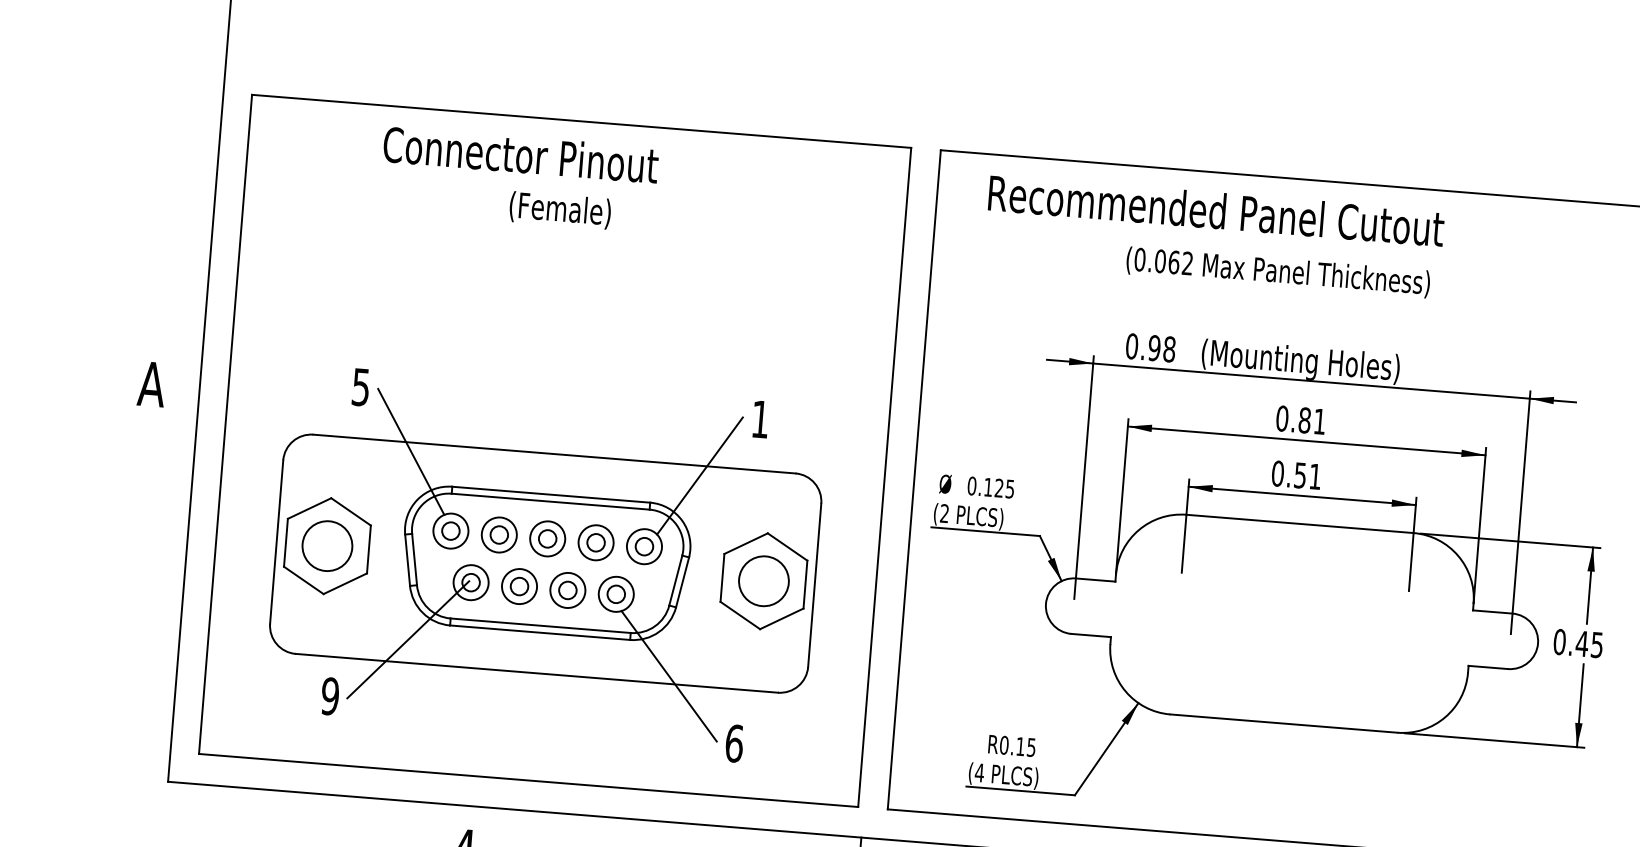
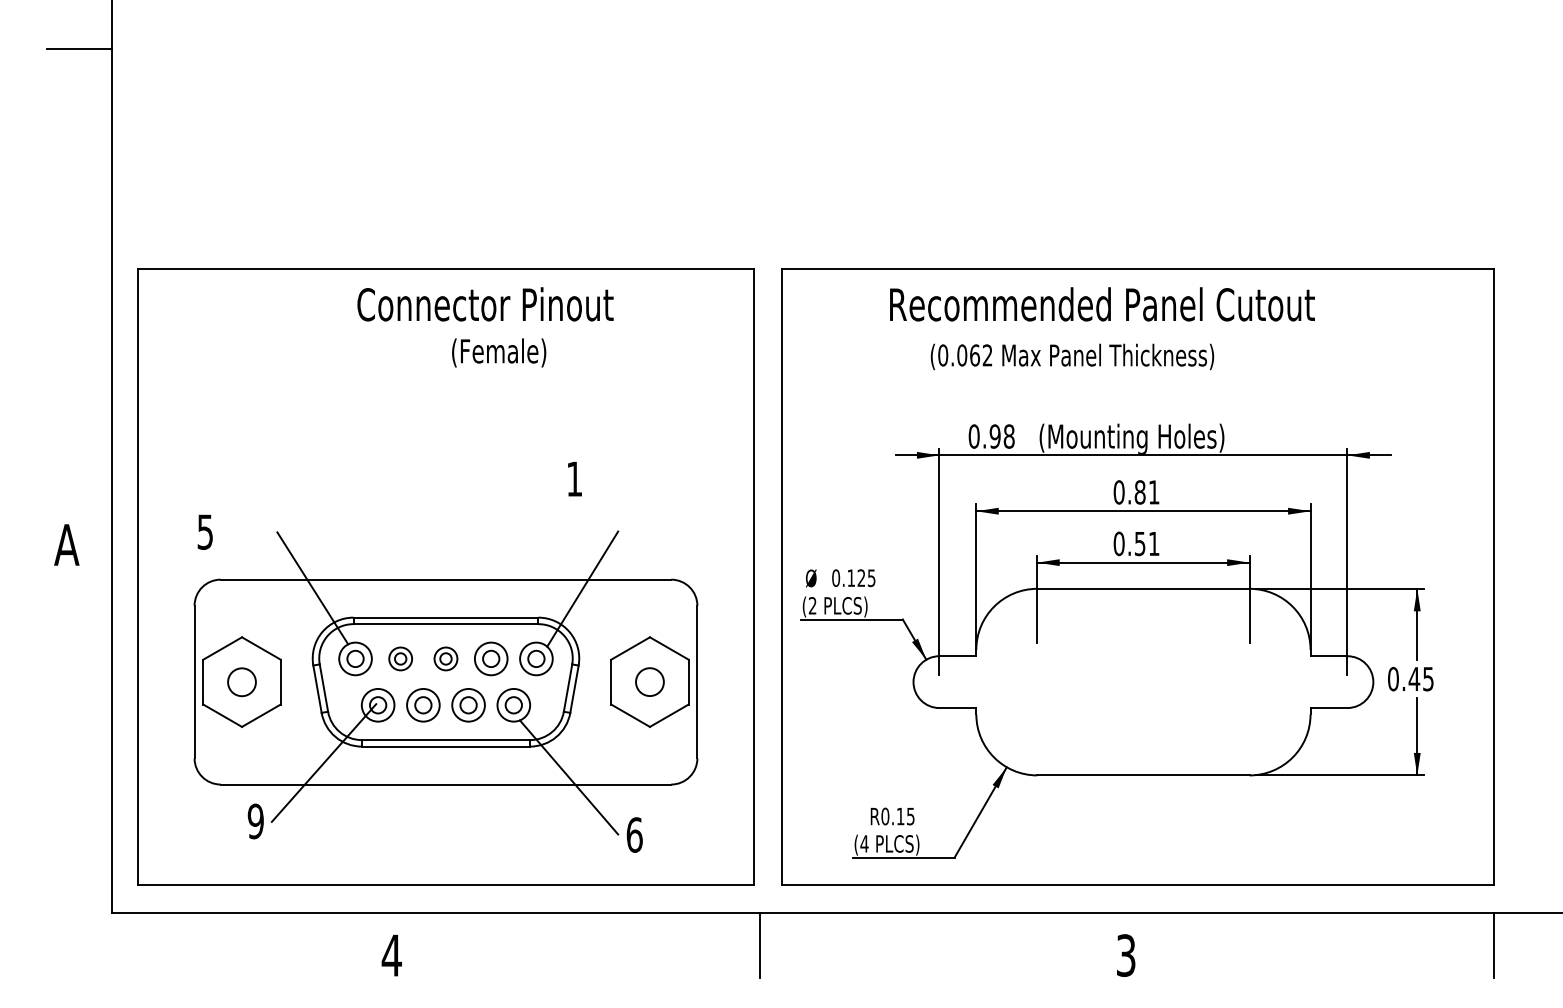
text: (520, 155) -> (485, 304), moved
text: (560, 209) -> (499, 352), moved
text: (1216, 210) -> (1102, 304), moved
text: (1278, 271) -> (1072, 356), moved
text: (360, 386) -> (204, 531), moved
text: (760, 418) -> (574, 478), moved
part: (499, 534) -> (400, 658), size x0.7
part: (547, 538) -> (445, 658), size x0.7
circle: (326, 546) -> (241, 682), size x0.6
circle: (763, 580) -> (649, 681), size x0.6

